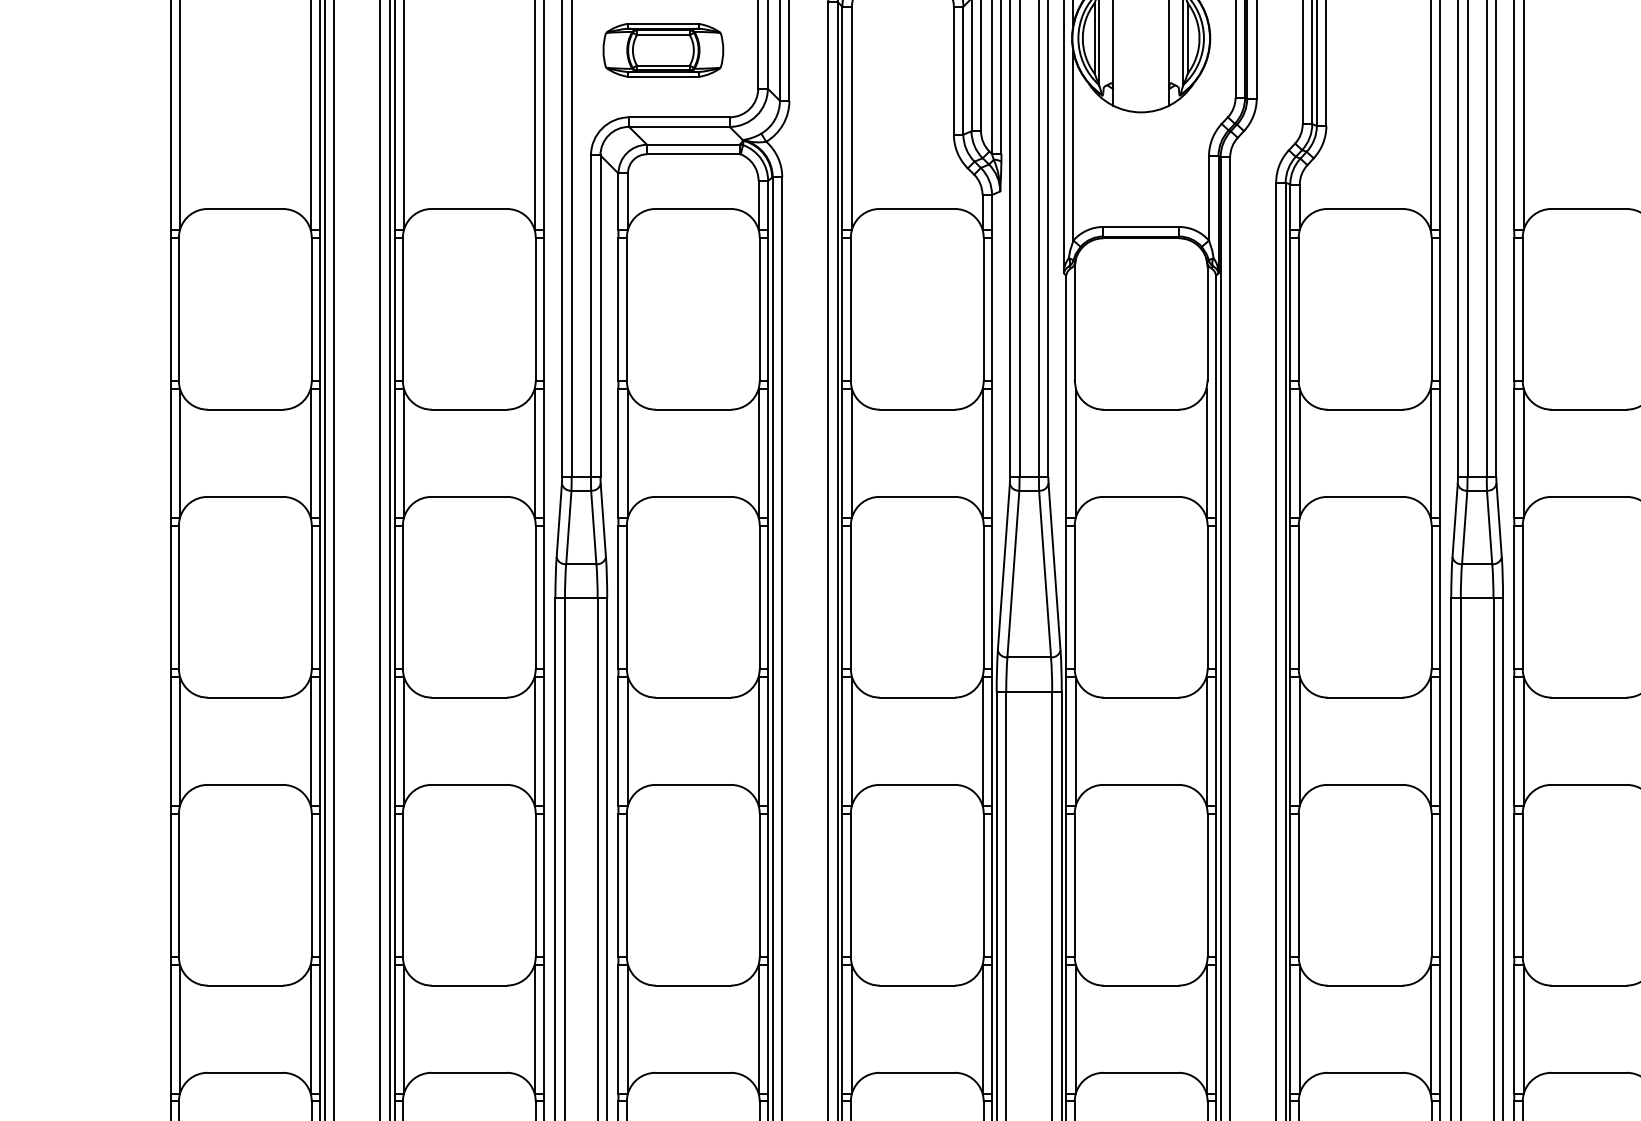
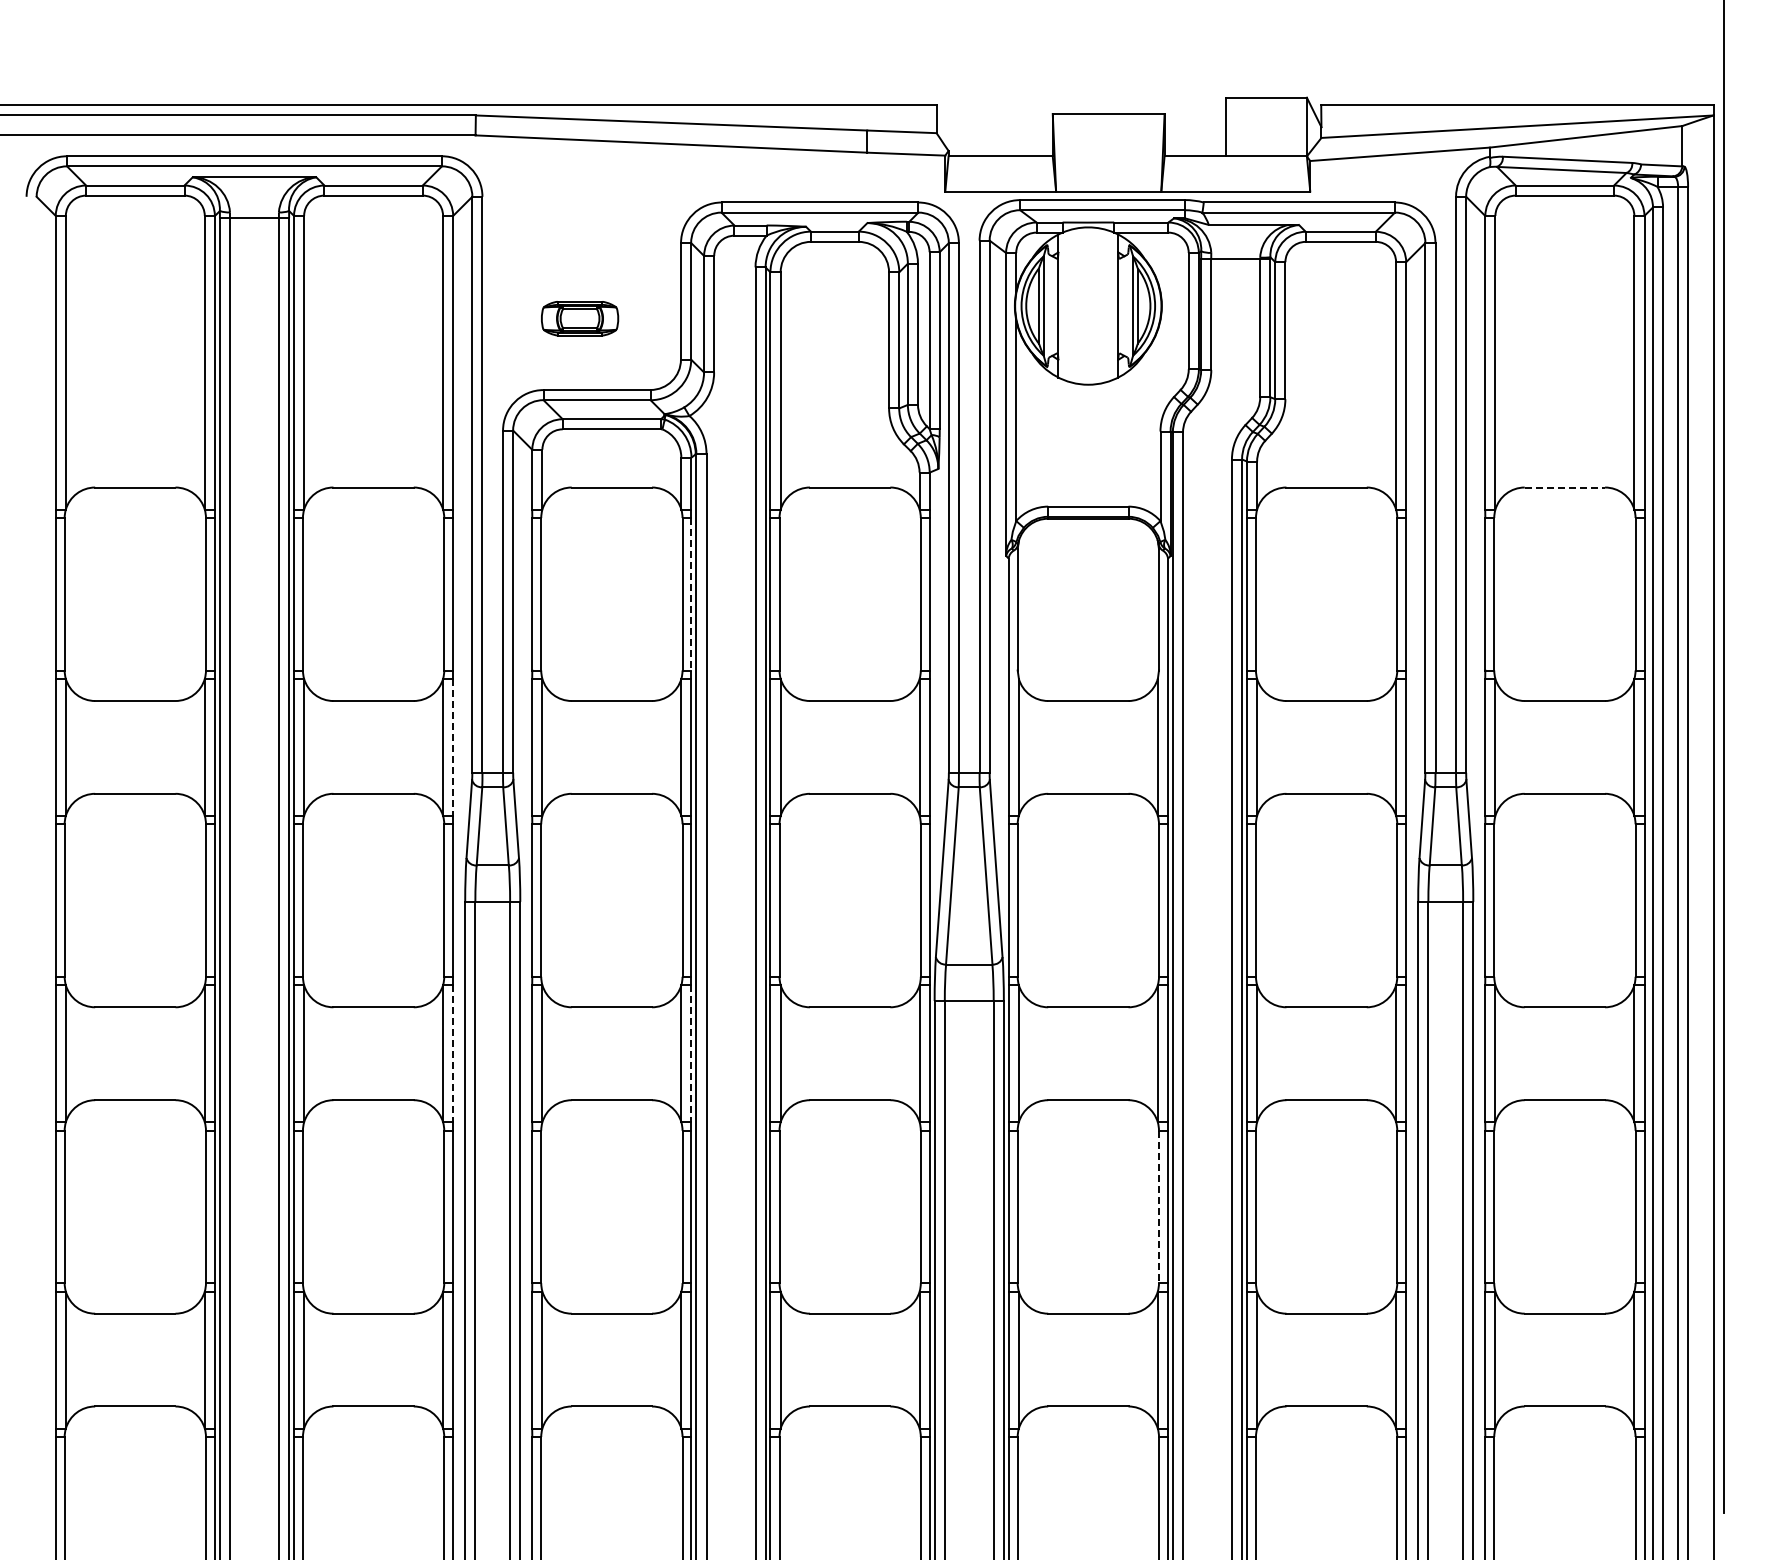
part: (662, 50) -> (579, 318), size x0.6
line: (1589, 208) -> (1565, 487), solid -> dashed
line: (768, 309) -> (691, 594), solid -> dashed
line: (544, 453) -> (453, 747), solid -> dashed
line: (544, 741) -> (453, 1053), solid -> dashed
line: (768, 741) -> (691, 1053), solid -> dashed
line: (1207, 885) -> (1158, 1207), solid -> dashed

